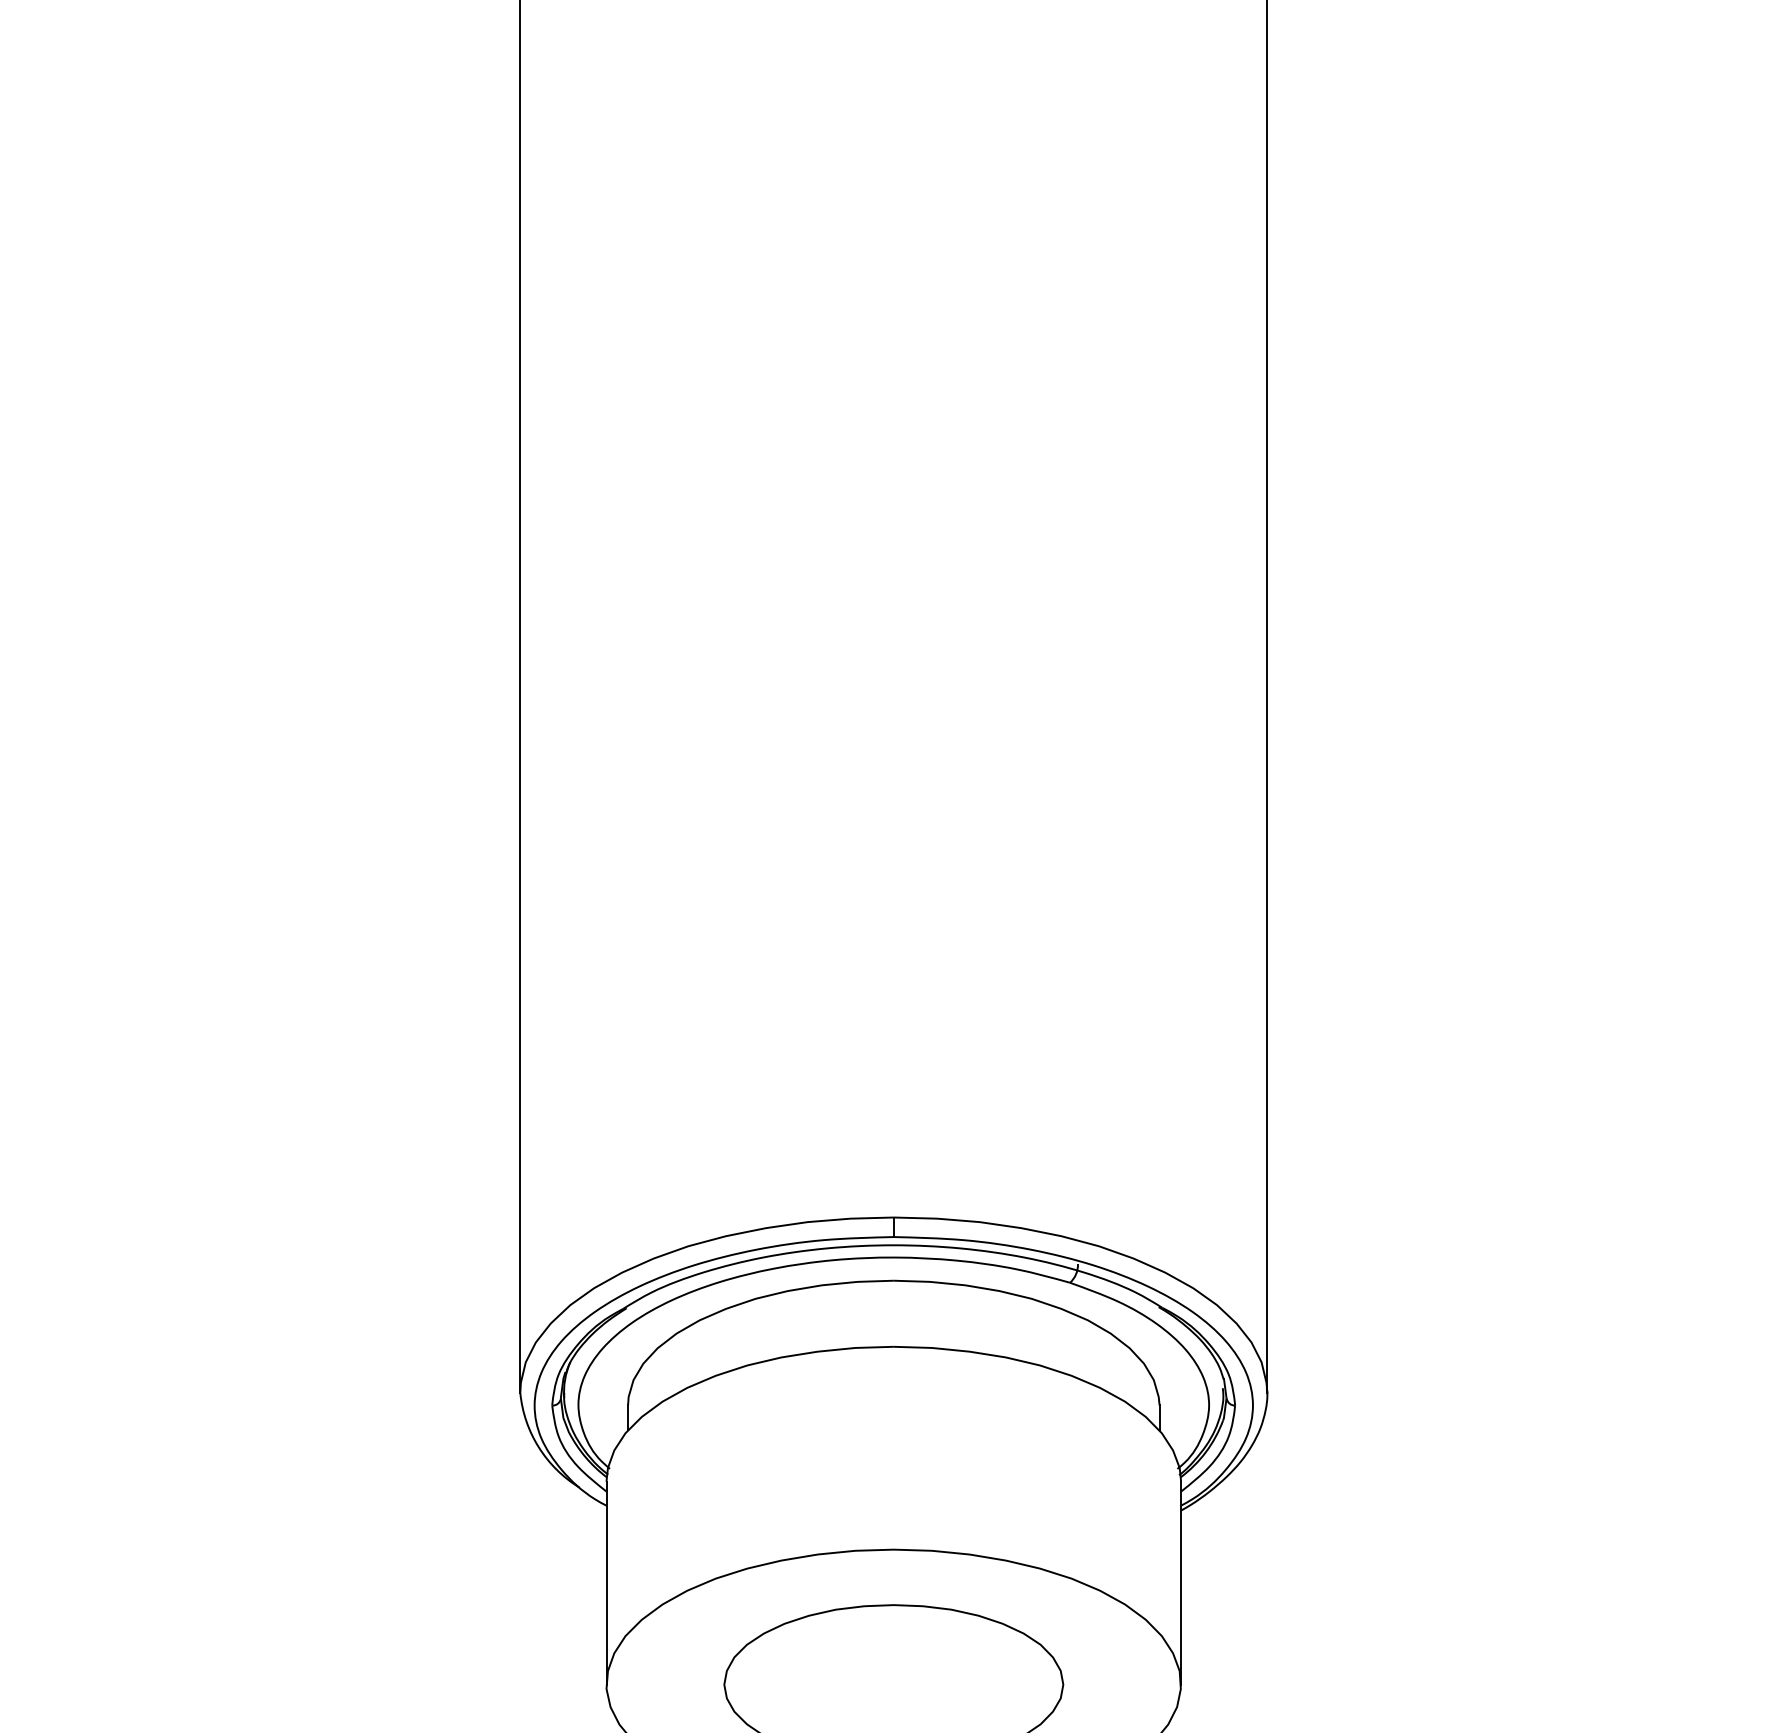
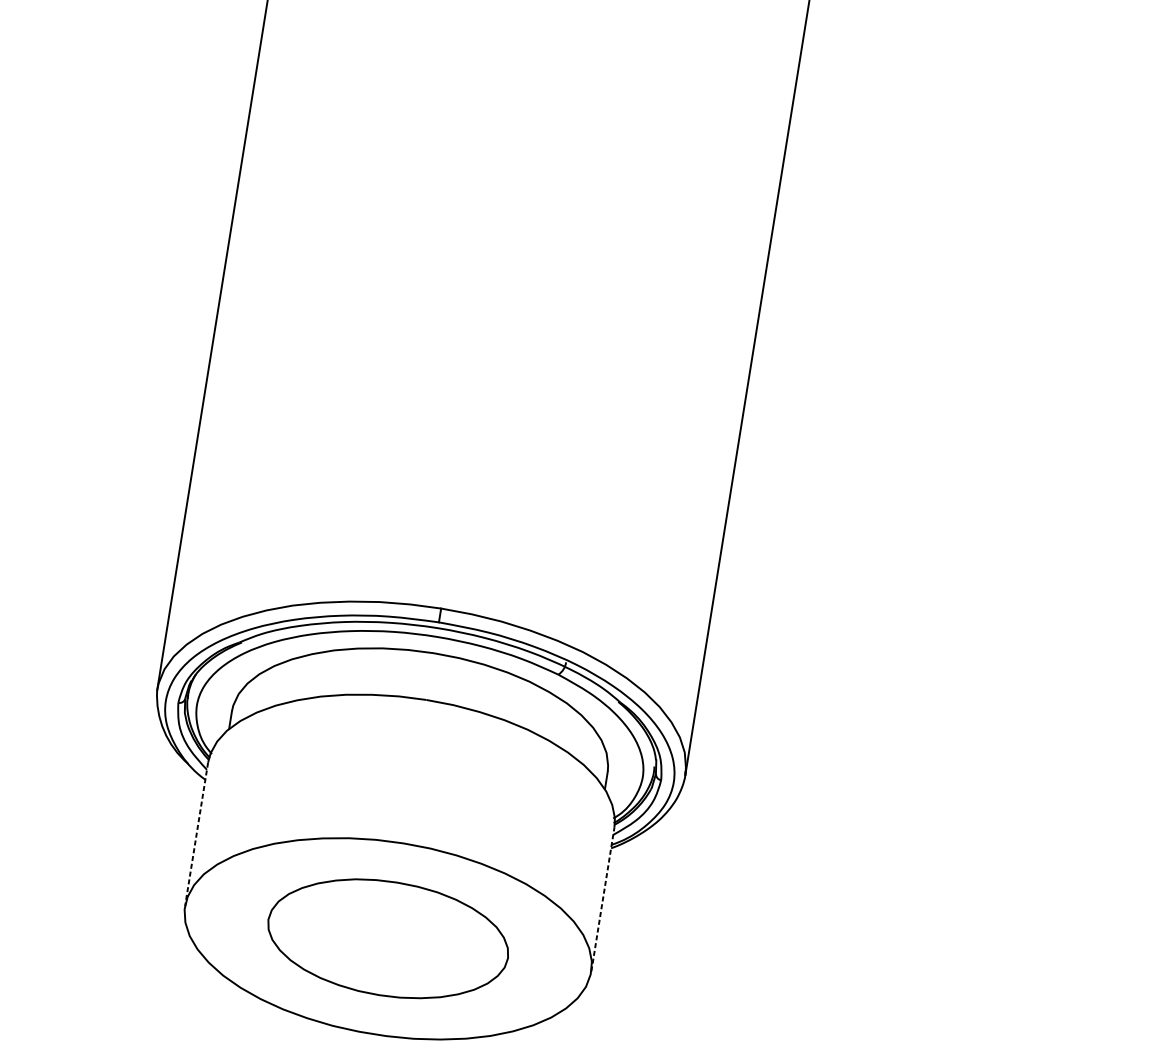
line: (606, 1583) -> (196, 834), solid -> dashed
line: (1181, 1583) -> (603, 899), solid -> dashed

